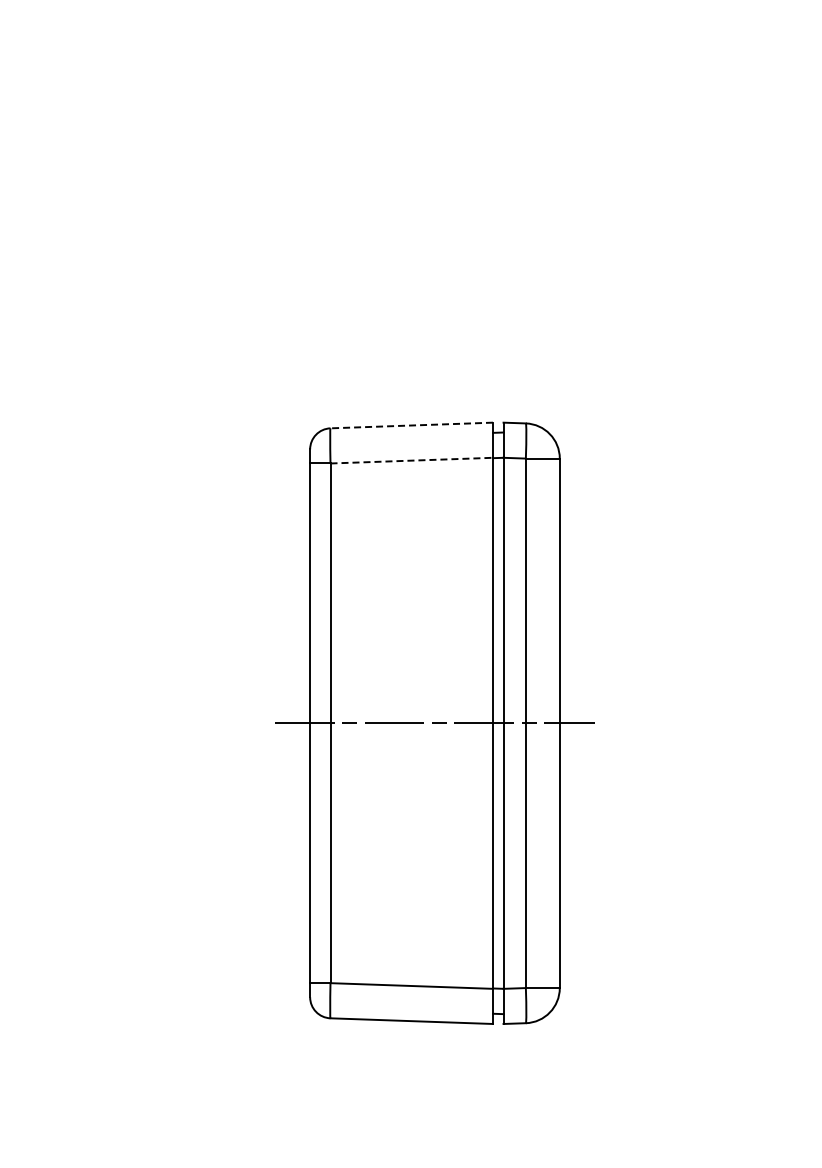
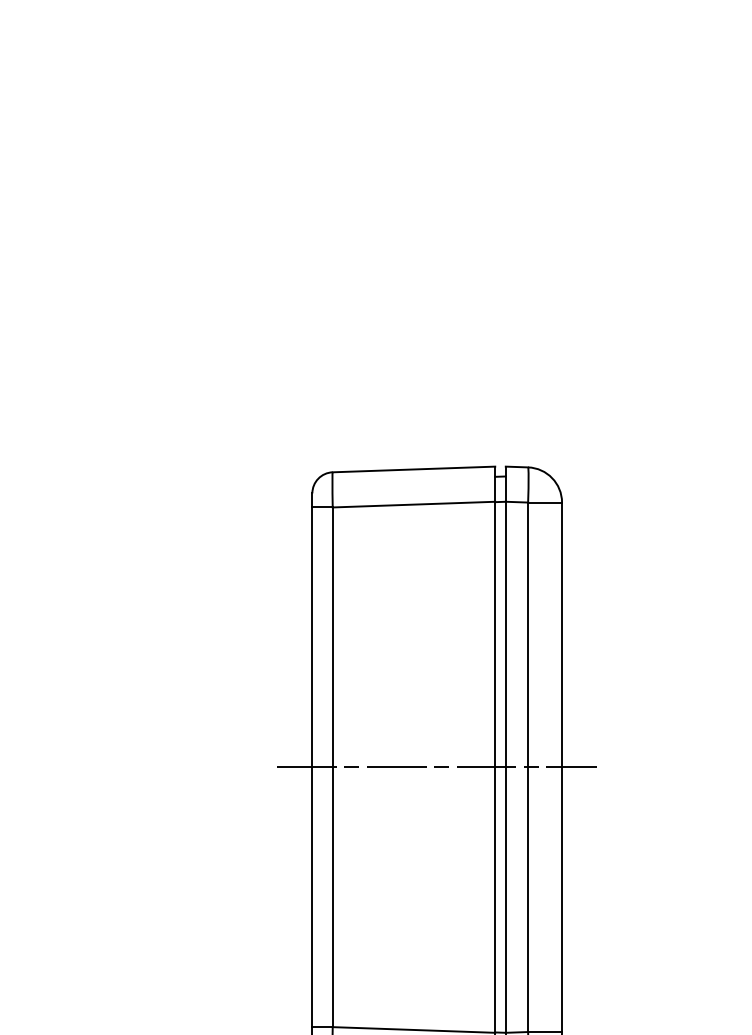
line: (411, 425) -> (413, 469), dashed -> solid
line: (412, 460) -> (414, 504), dashed -> solid

